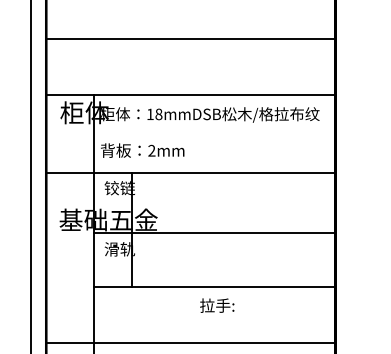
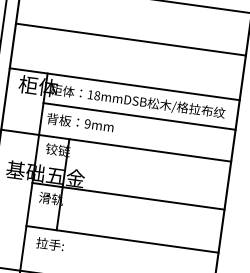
line: (214, 132) -> (139, 116), added
text: (151, 150) -> (87, 123), 2mm -> 9mm
text: (217, 305) -> (50, 244), moved

